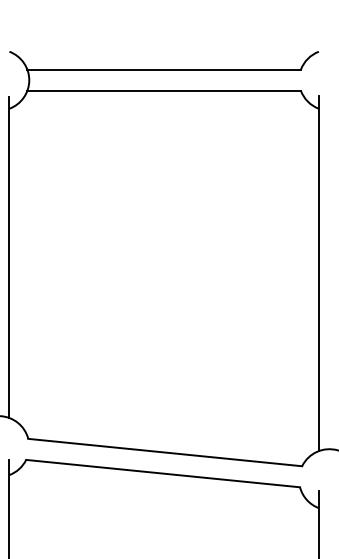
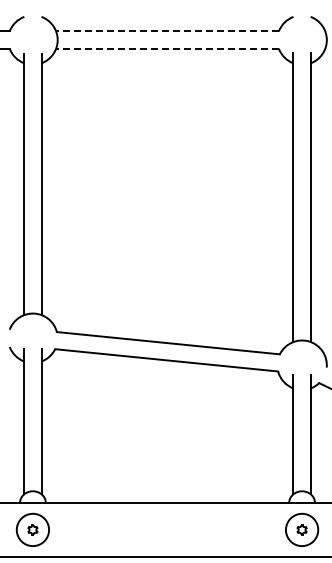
line: (164, 69) -> (167, 31), solid -> dashed
line: (164, 90) -> (167, 48), solid -> dashed

